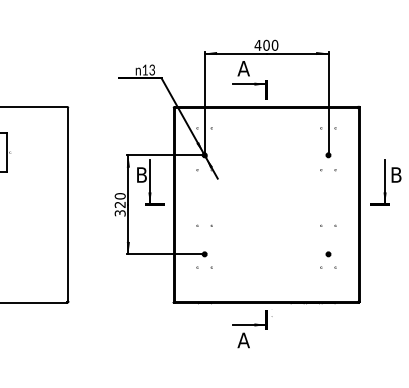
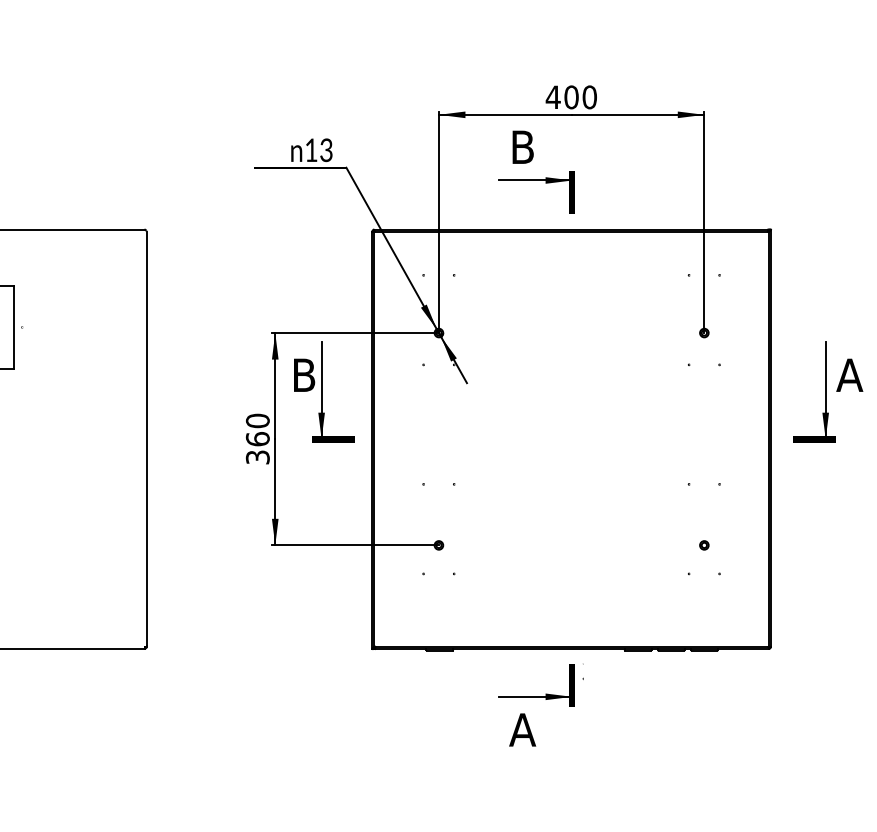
text: (243, 68) -> (522, 146), A -> B
text: (396, 174) -> (850, 374), B -> A
text: (119, 204) -> (256, 438), 320 -> 360

